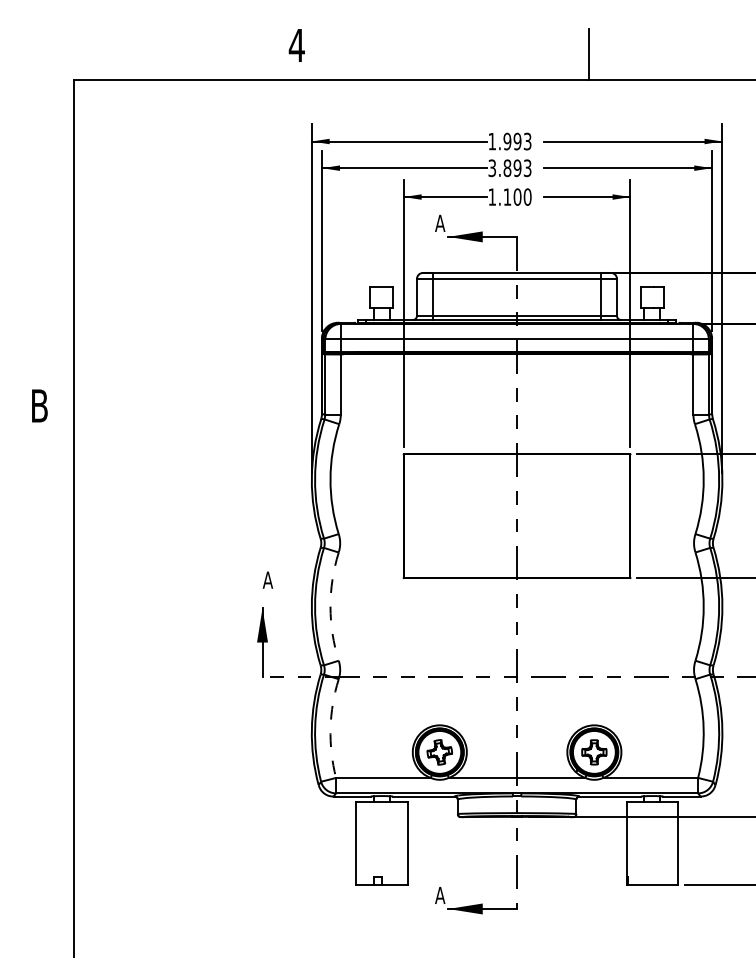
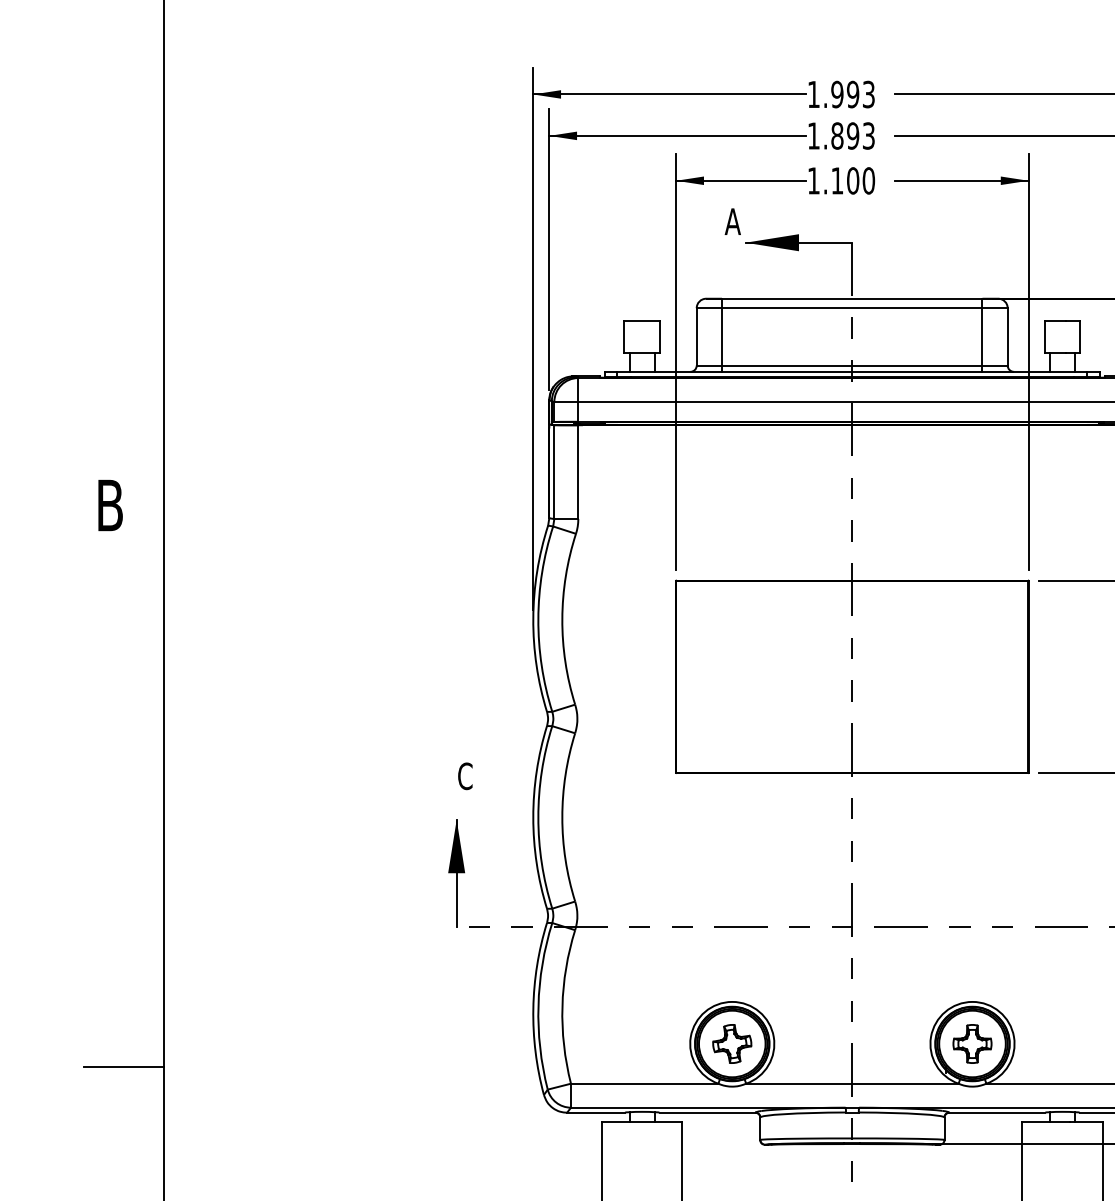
text: (492, 168) -> (814, 136), 3.893 -> 1.893
text: (267, 579) -> (464, 775), A -> C
arc: (330, 606) -> (562, 817), dashed -> solid
arc: (330, 728) -> (562, 1006), dashed -> solid
line: (48, 767) -> (123, 1067), added

